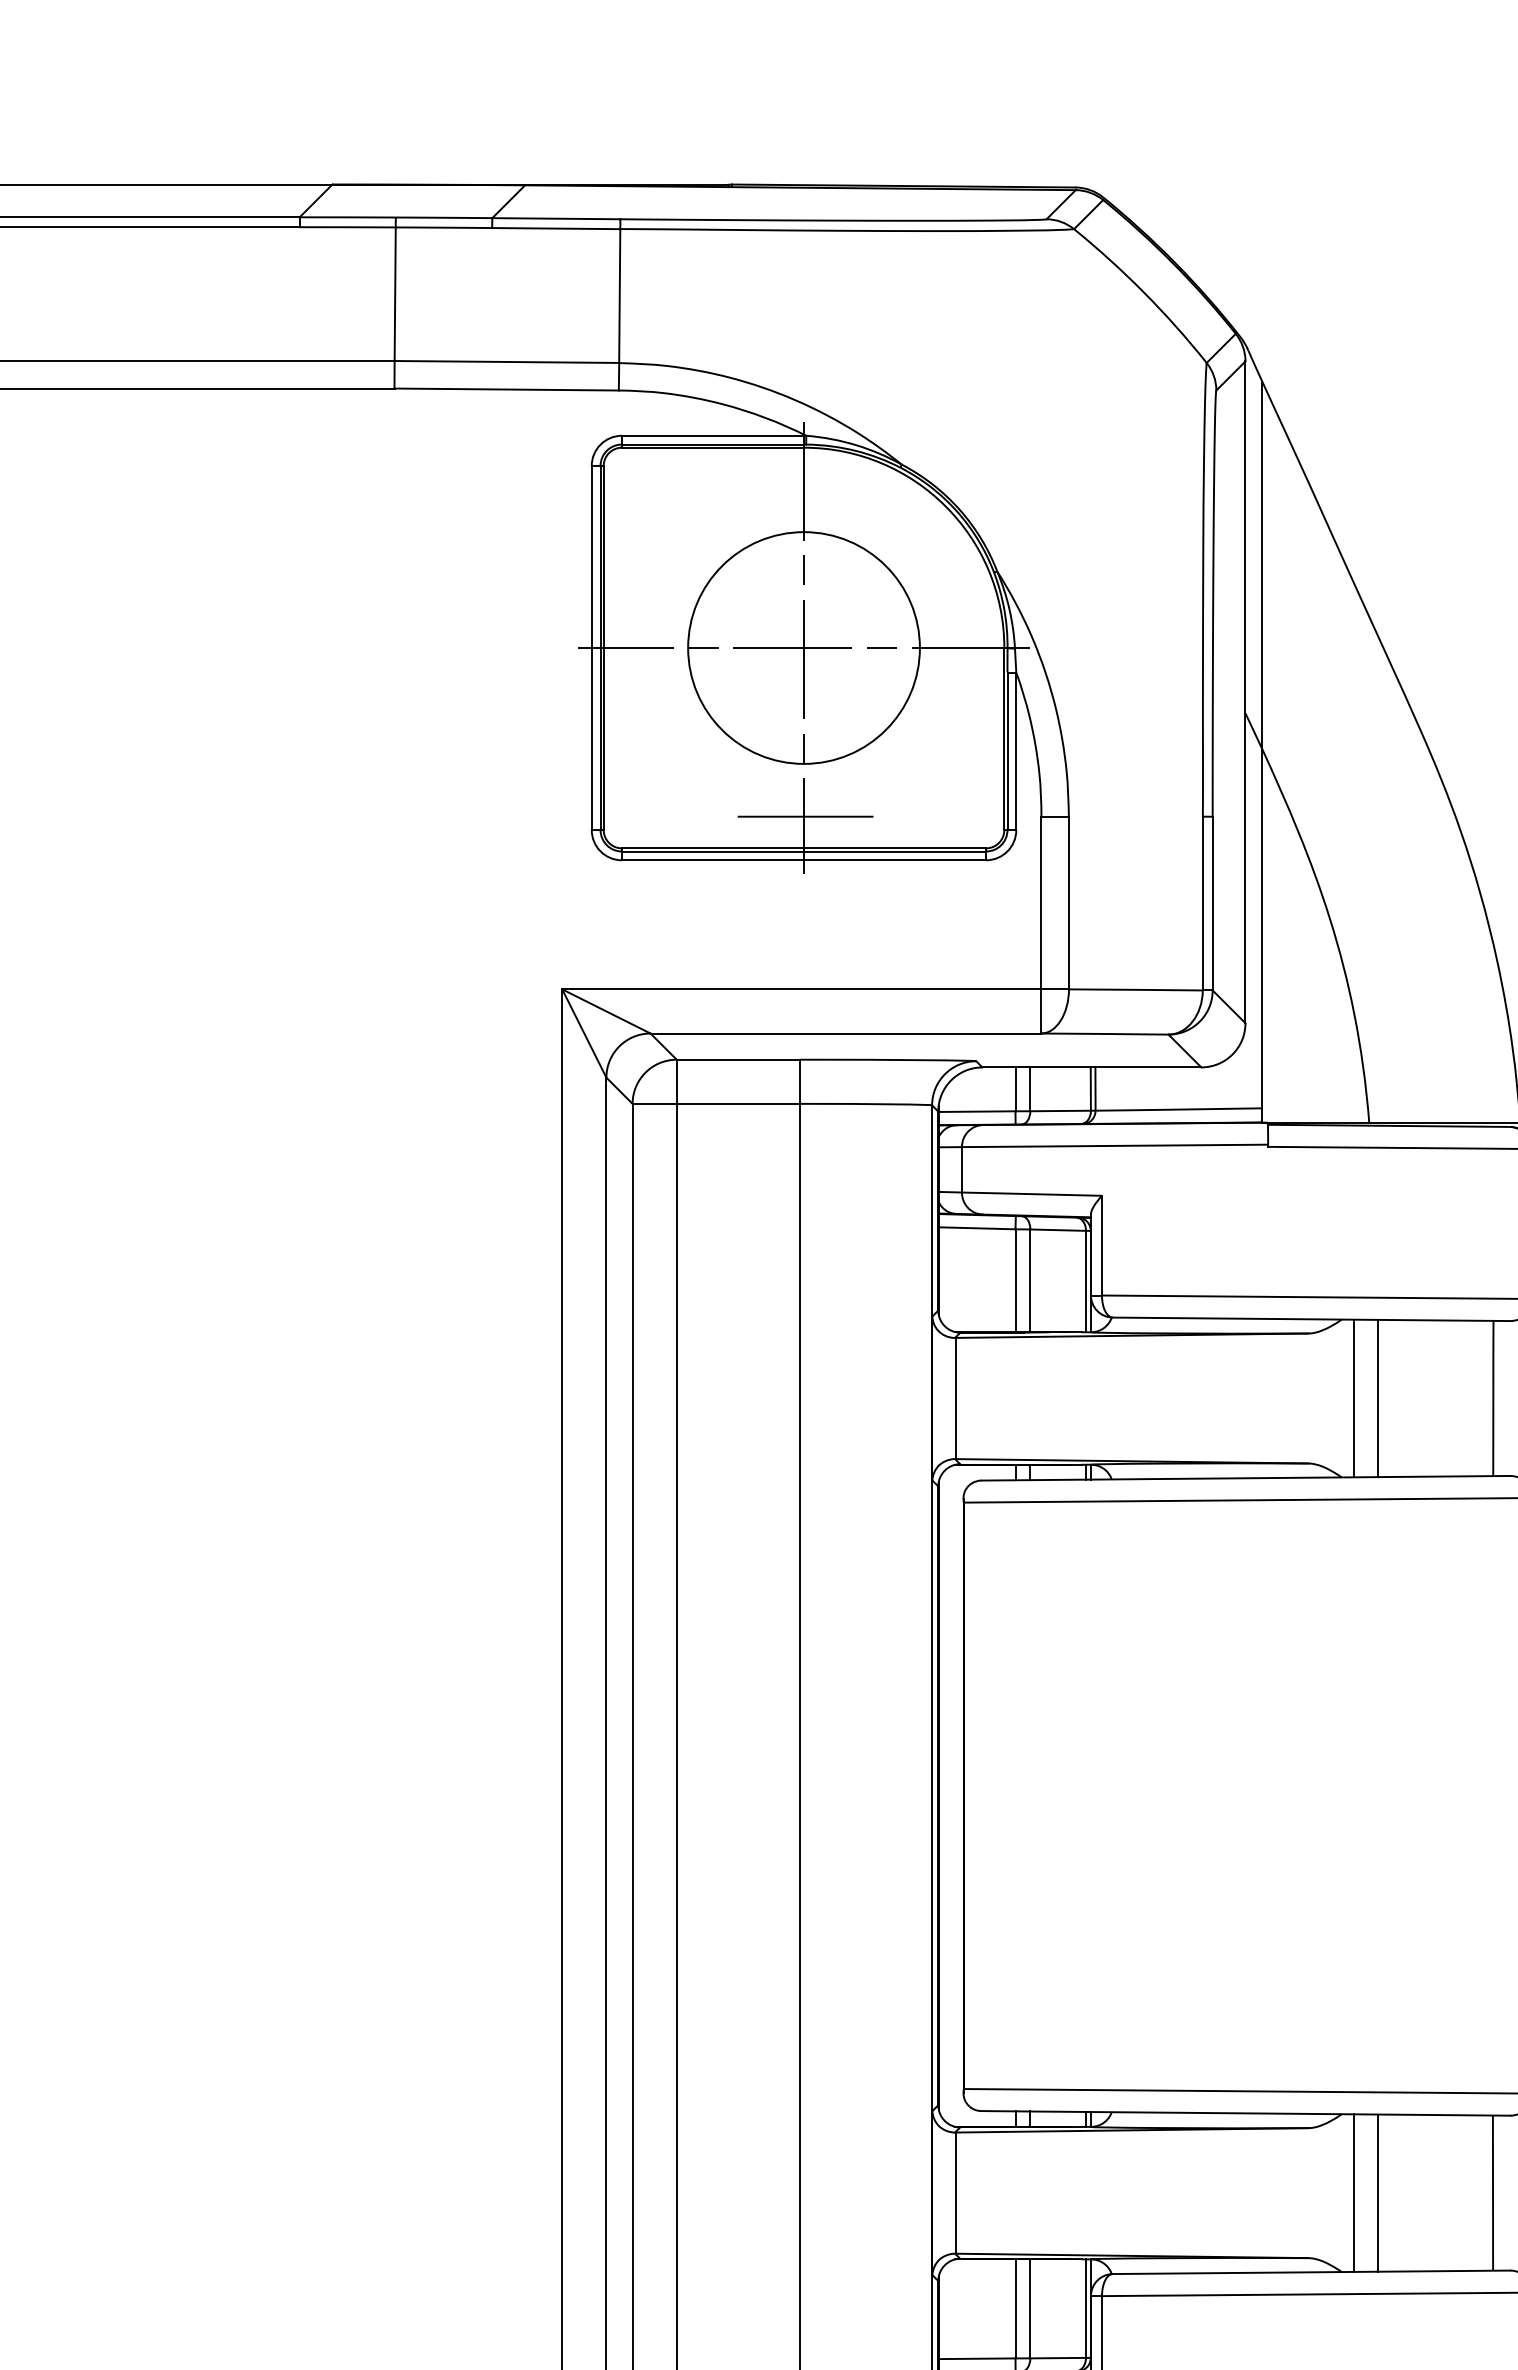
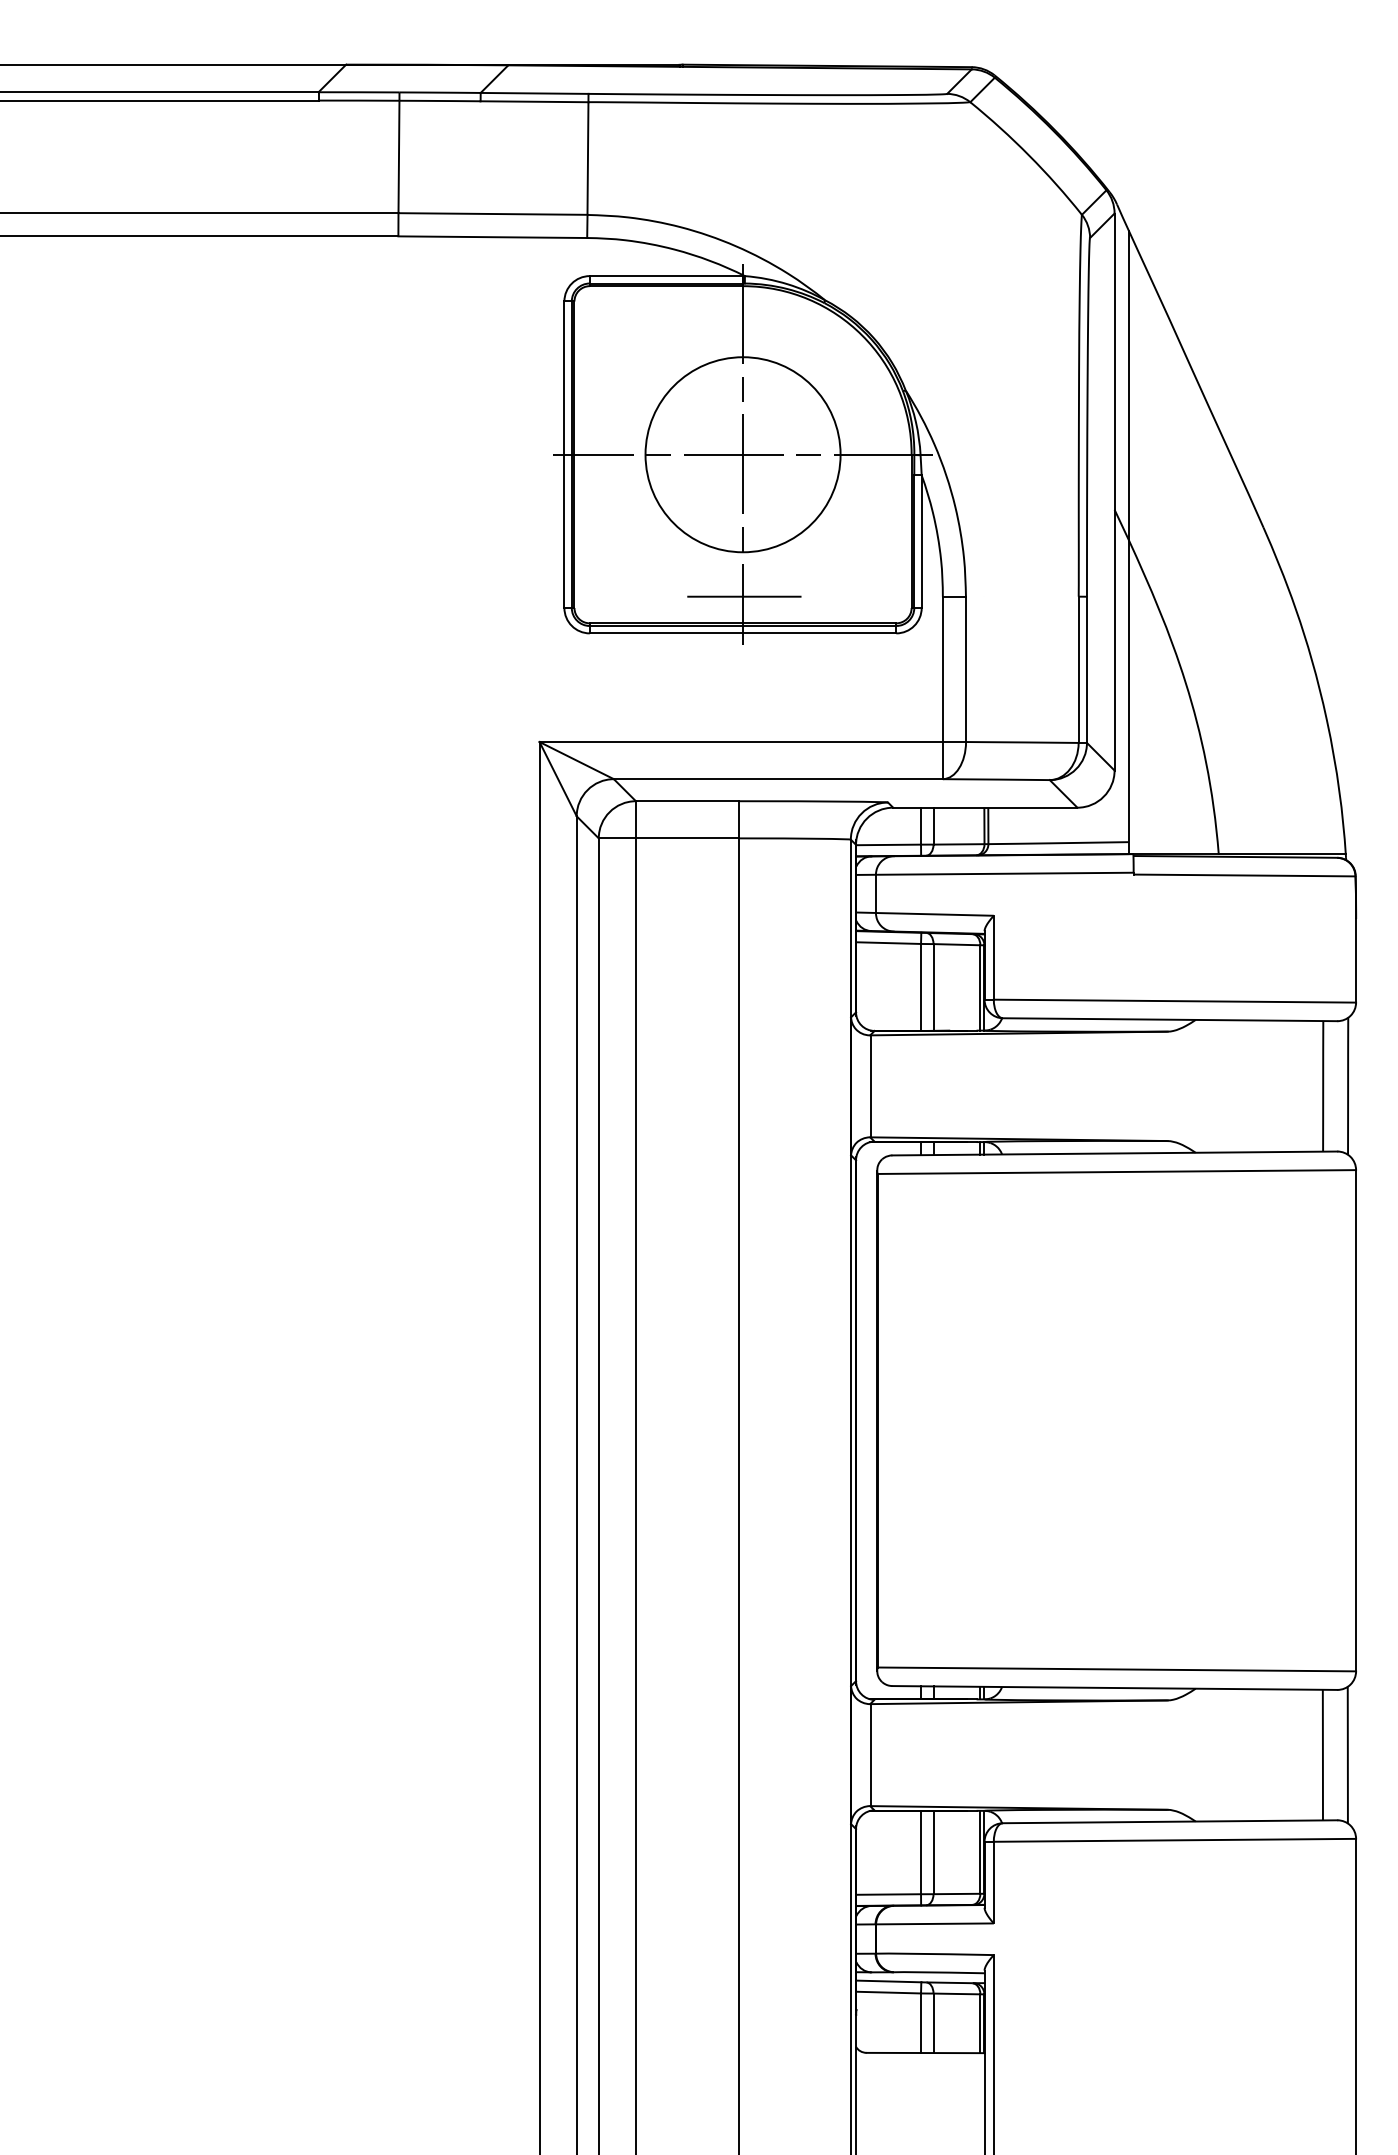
line: (1353, 1398) -> (1205, 1086), removed
line: (1378, 1398) -> (1226, 1086), removed
line: (1353, 2192) -> (1205, 1754), removed
line: (1378, 2192) -> (1226, 1754), removed

